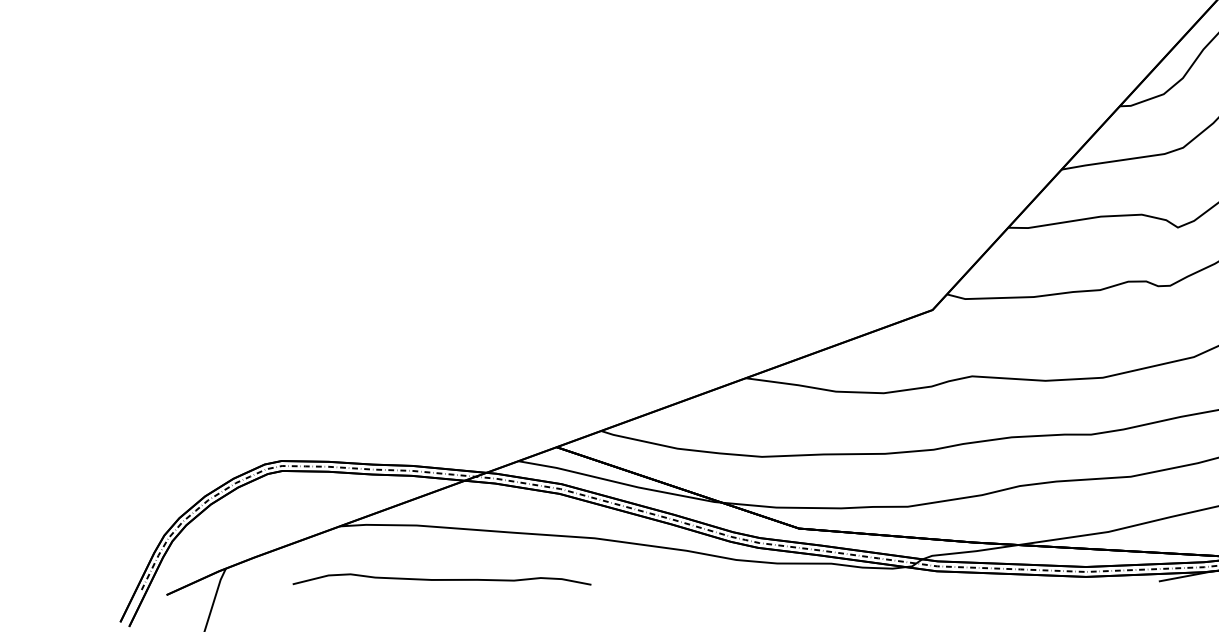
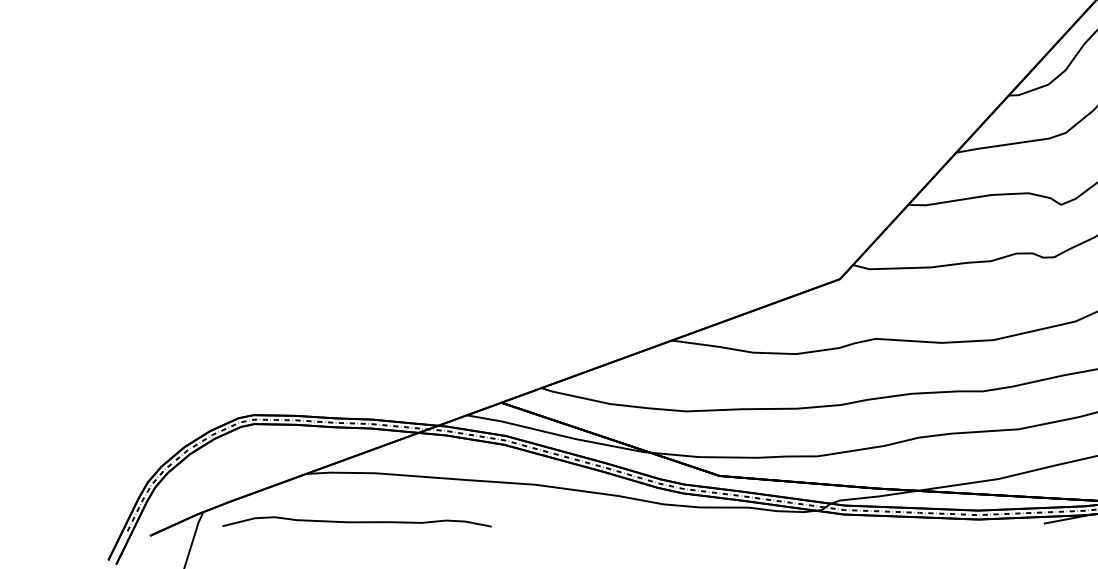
curve: (441, 579) -> (356, 521), moved

